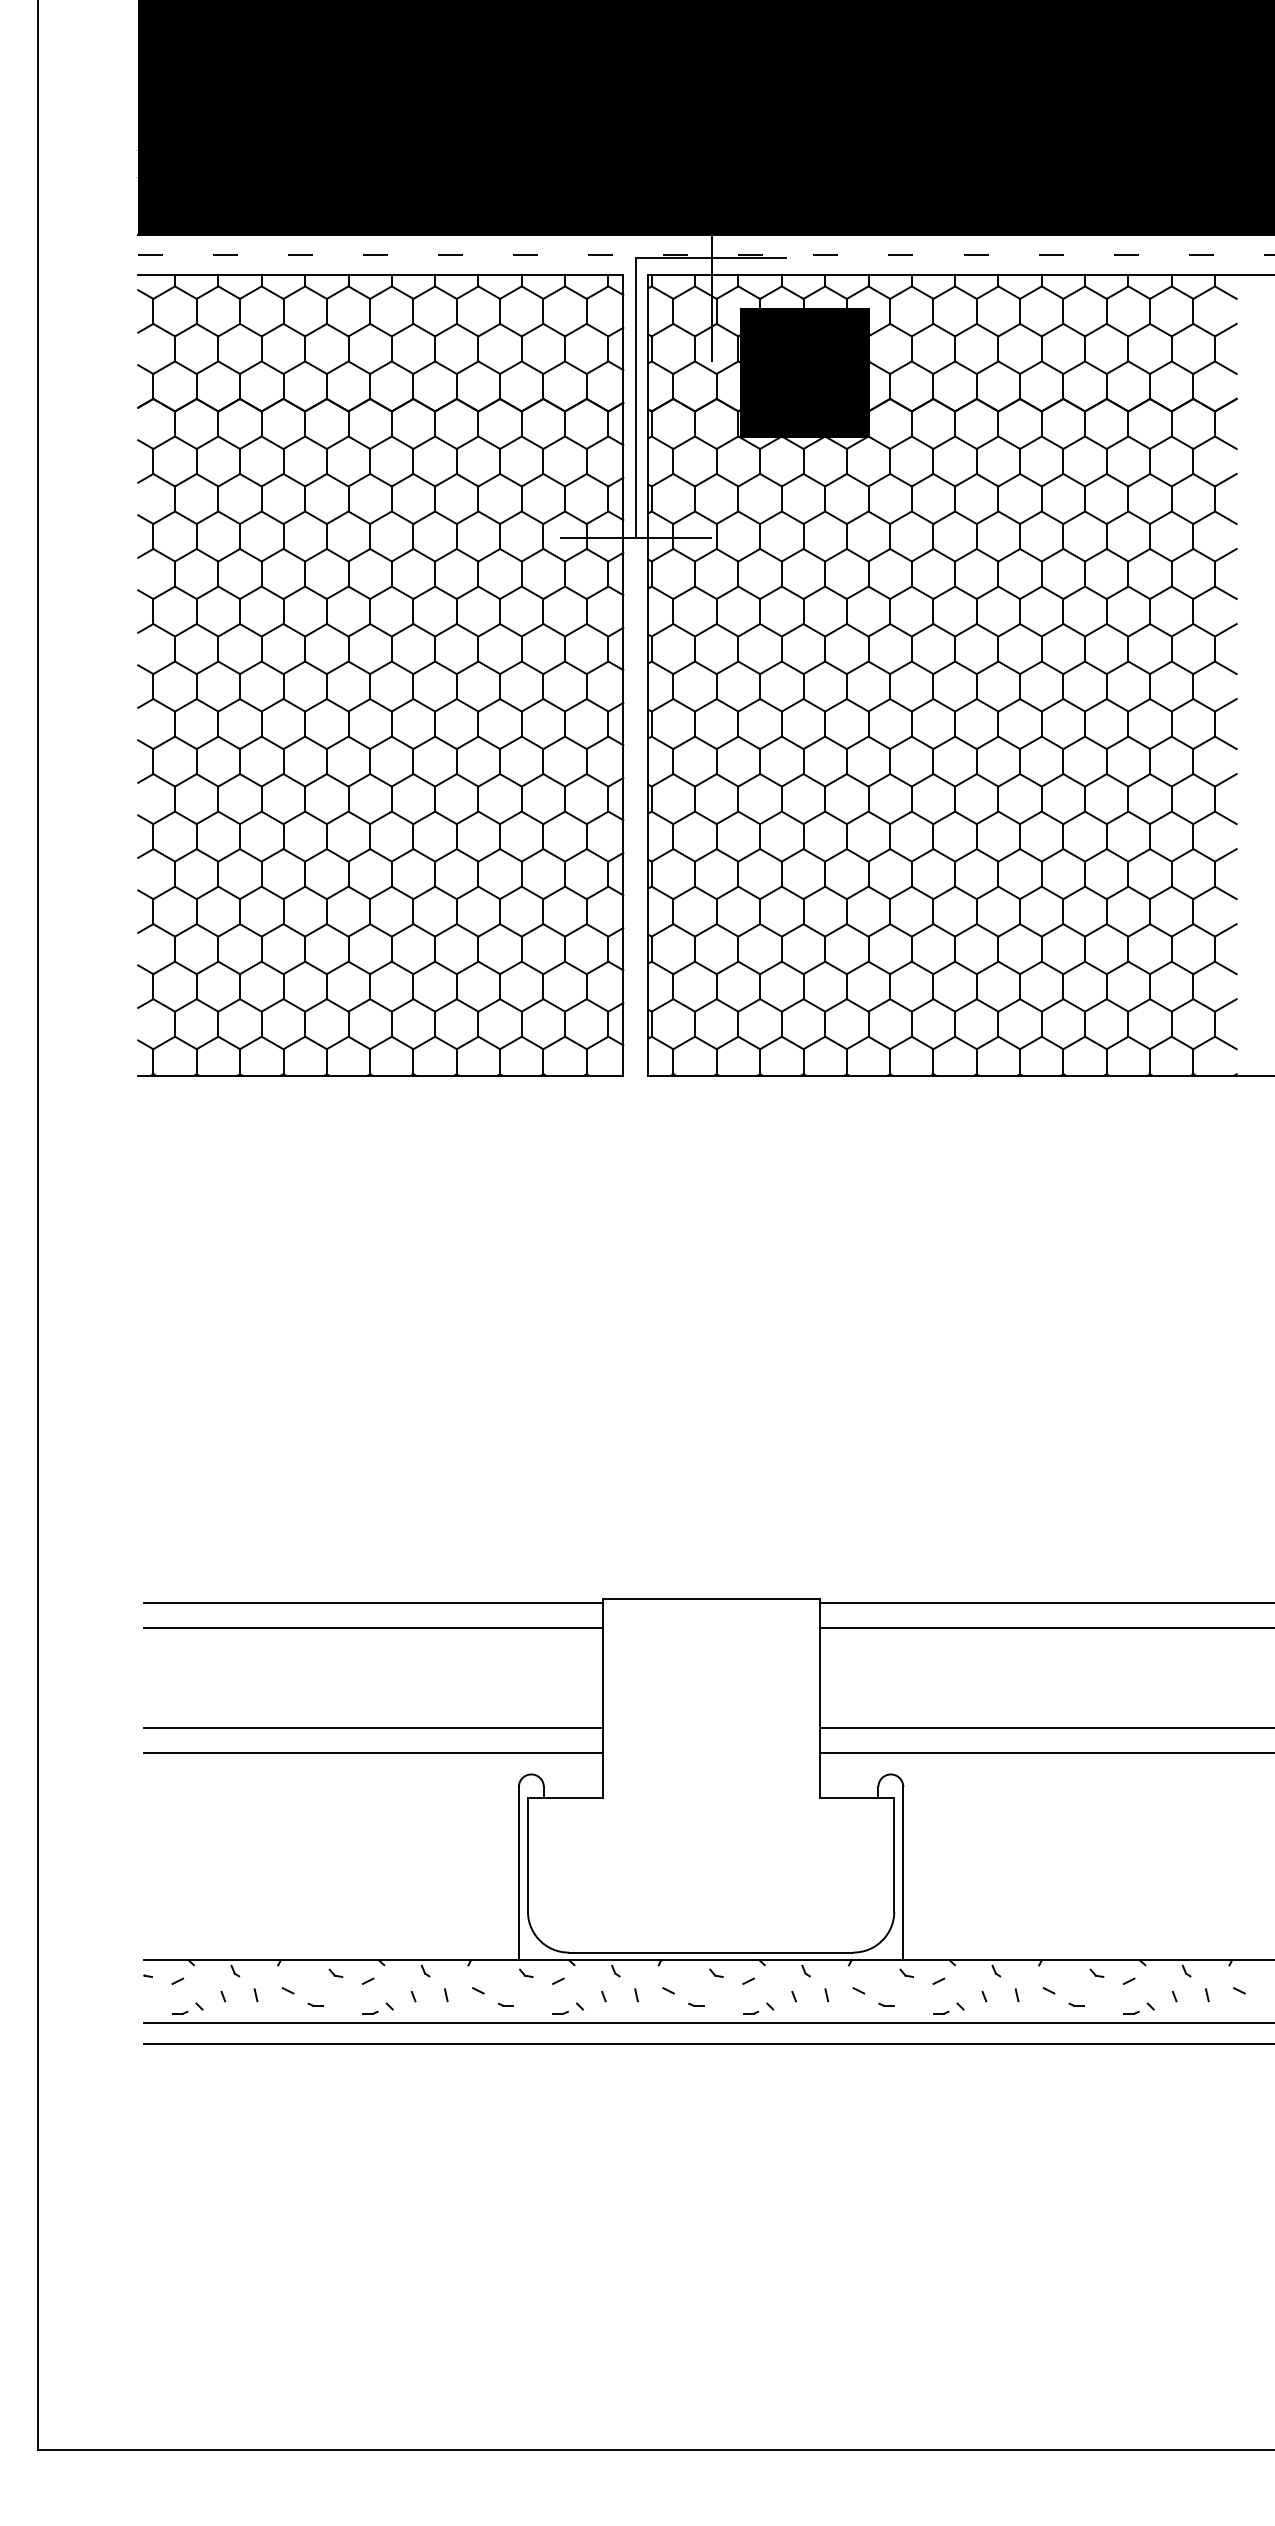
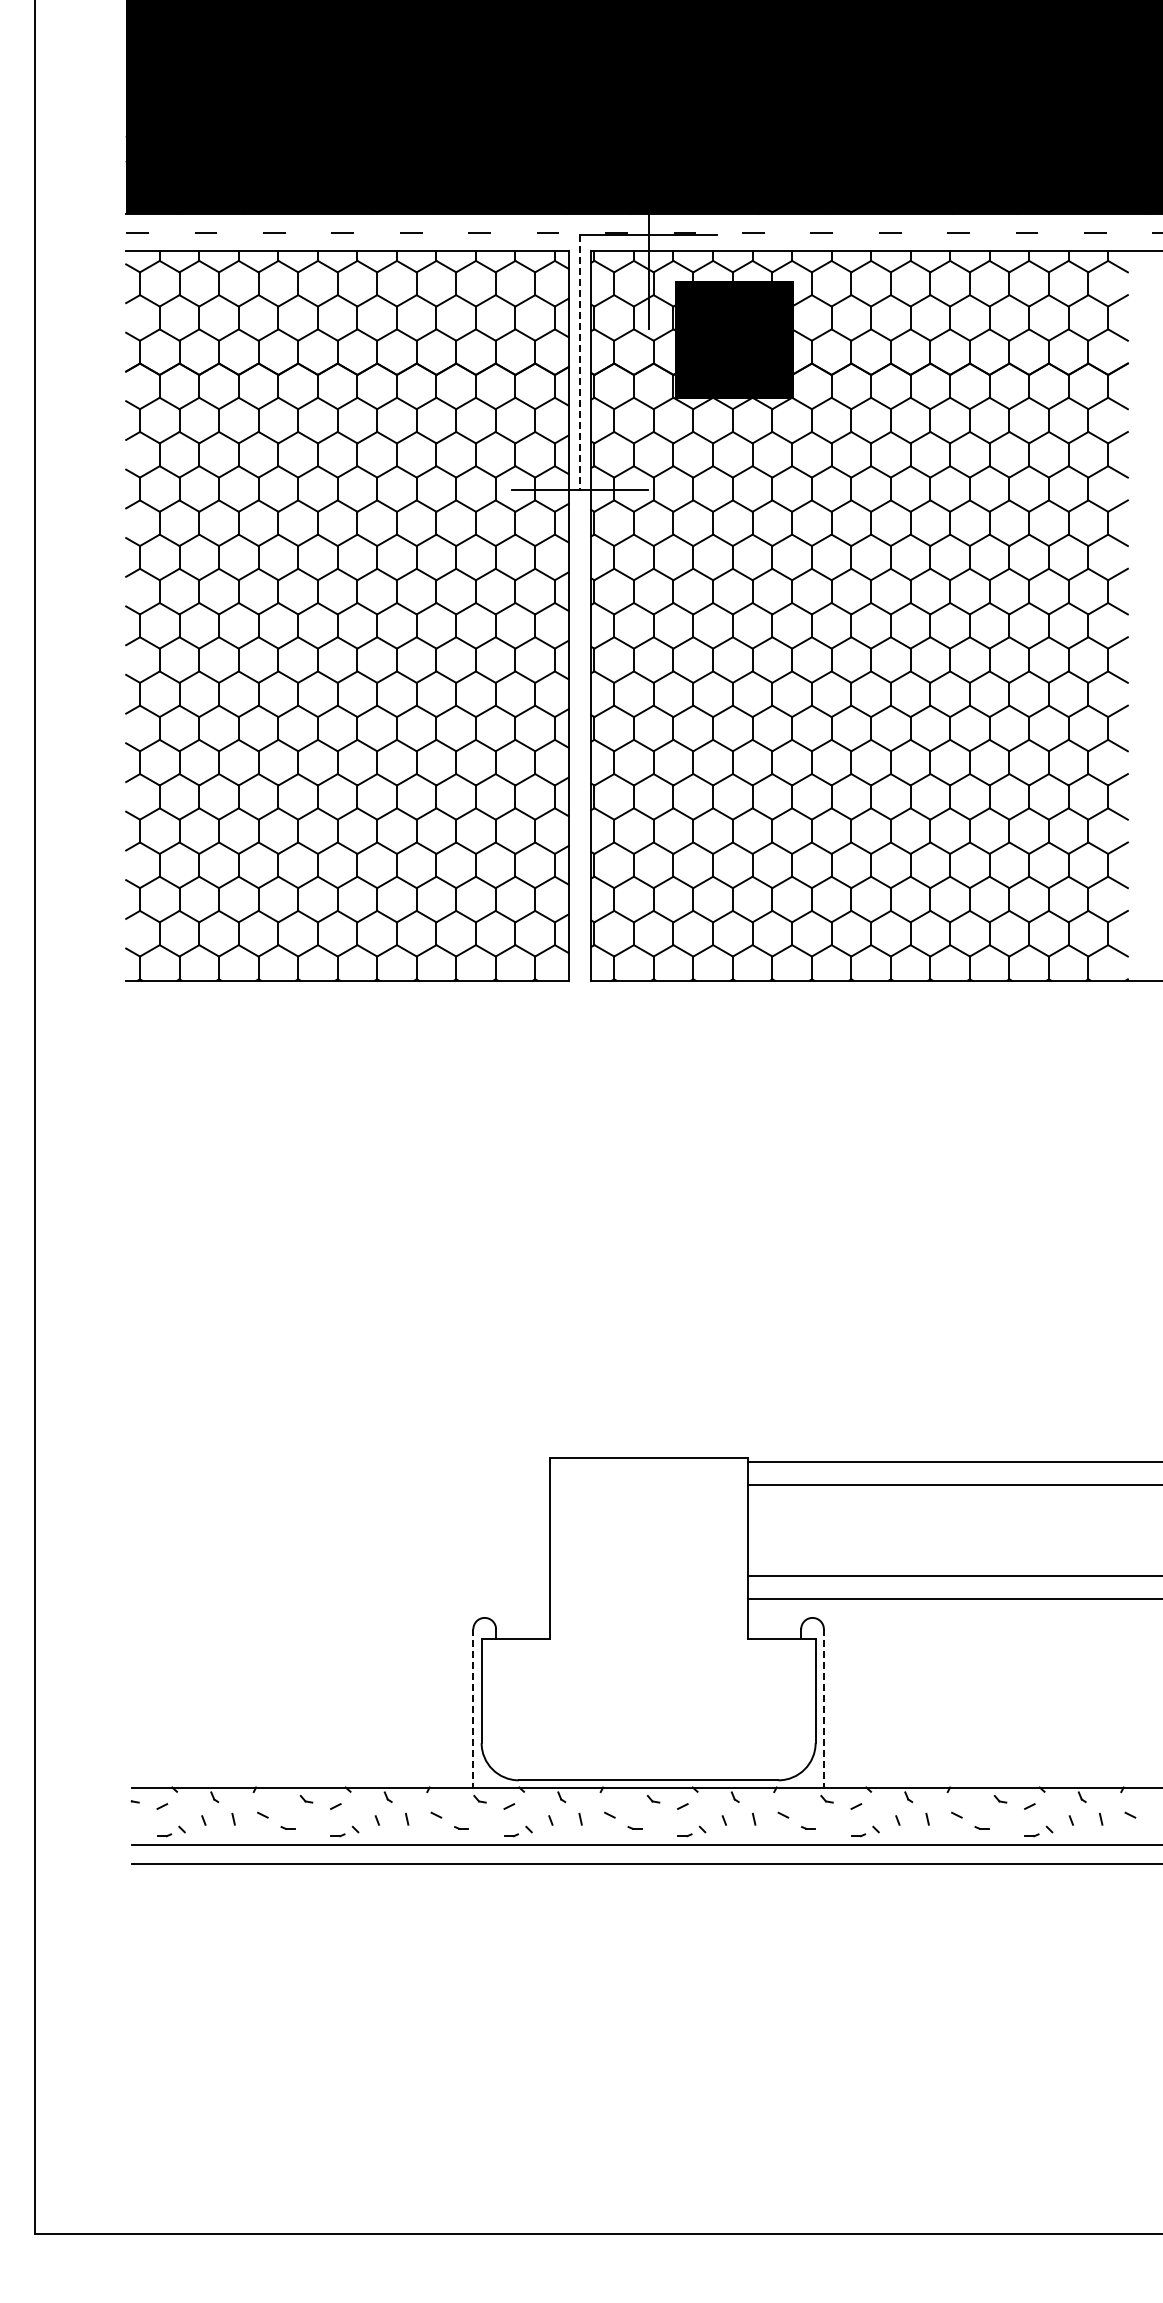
line: (635, 397) -> (579, 362), solid -> dashed
line: (373, 1602) -> (340, 1461), removed
line: (373, 1628) -> (340, 1484), removed
line: (373, 1727) -> (340, 1575), removed
line: (373, 1753) -> (340, 1598), removed
line: (519, 1873) -> (473, 1708), solid -> dashed
line: (902, 1873) -> (823, 1708), solid -> dashed

